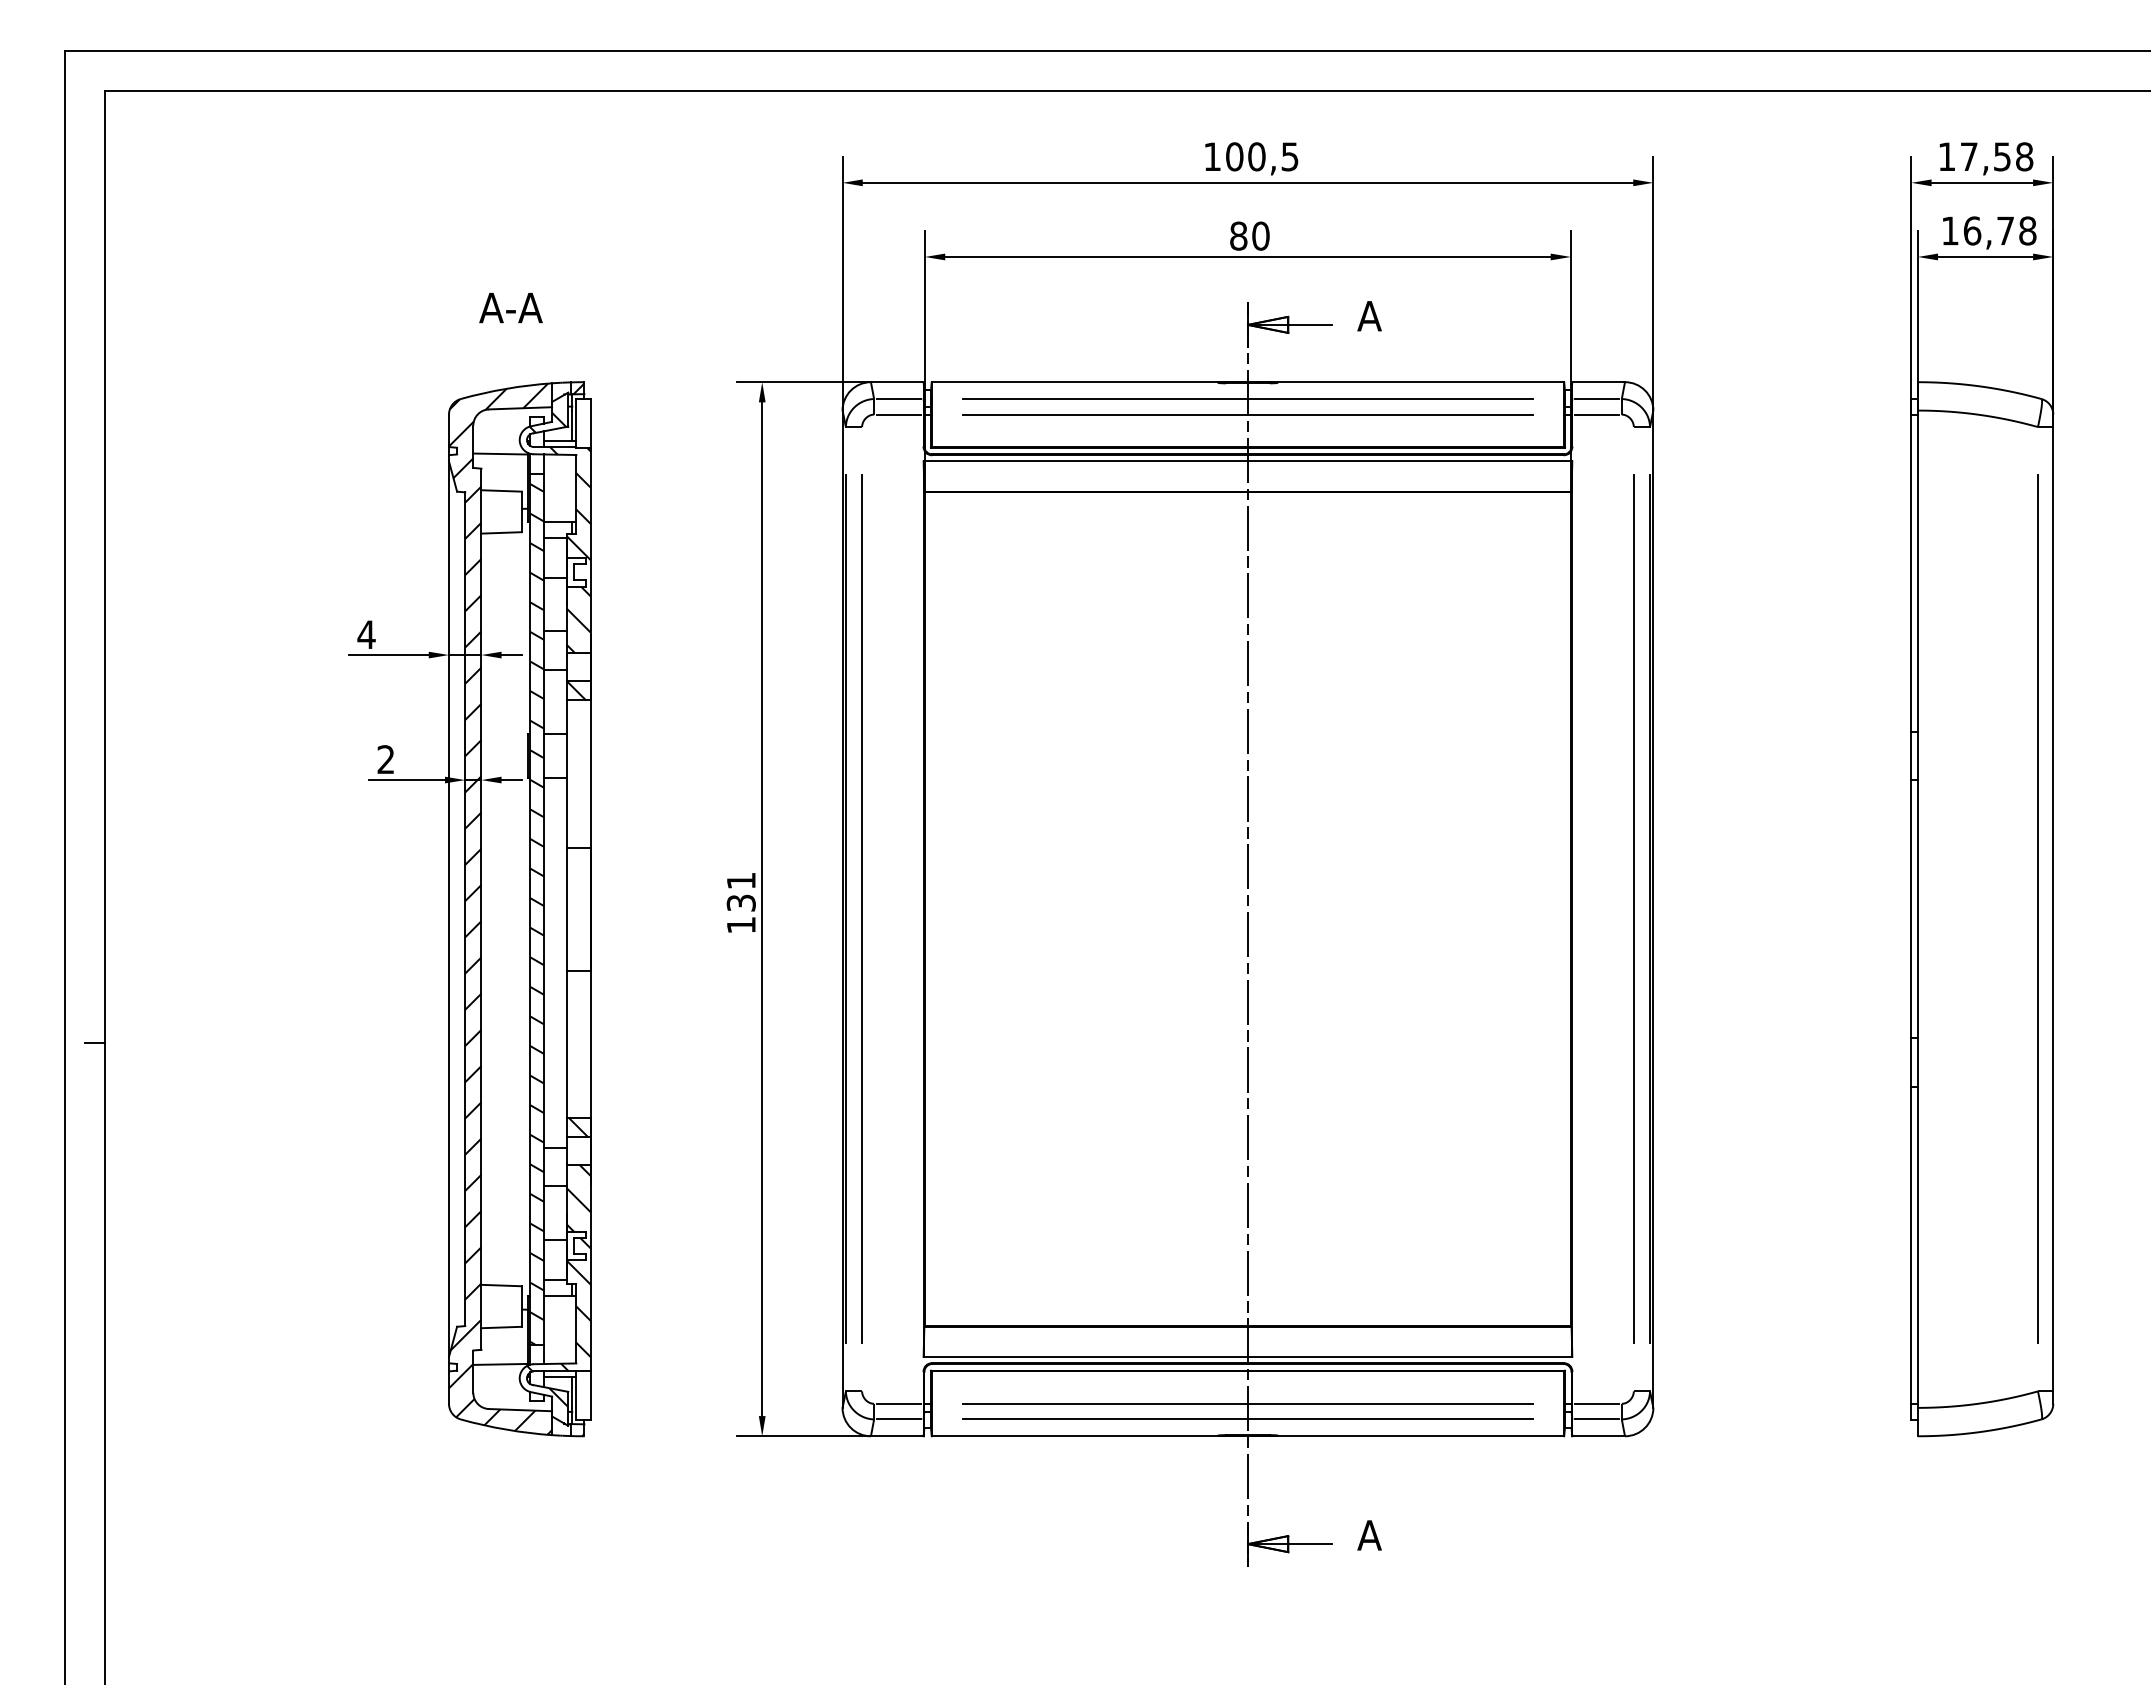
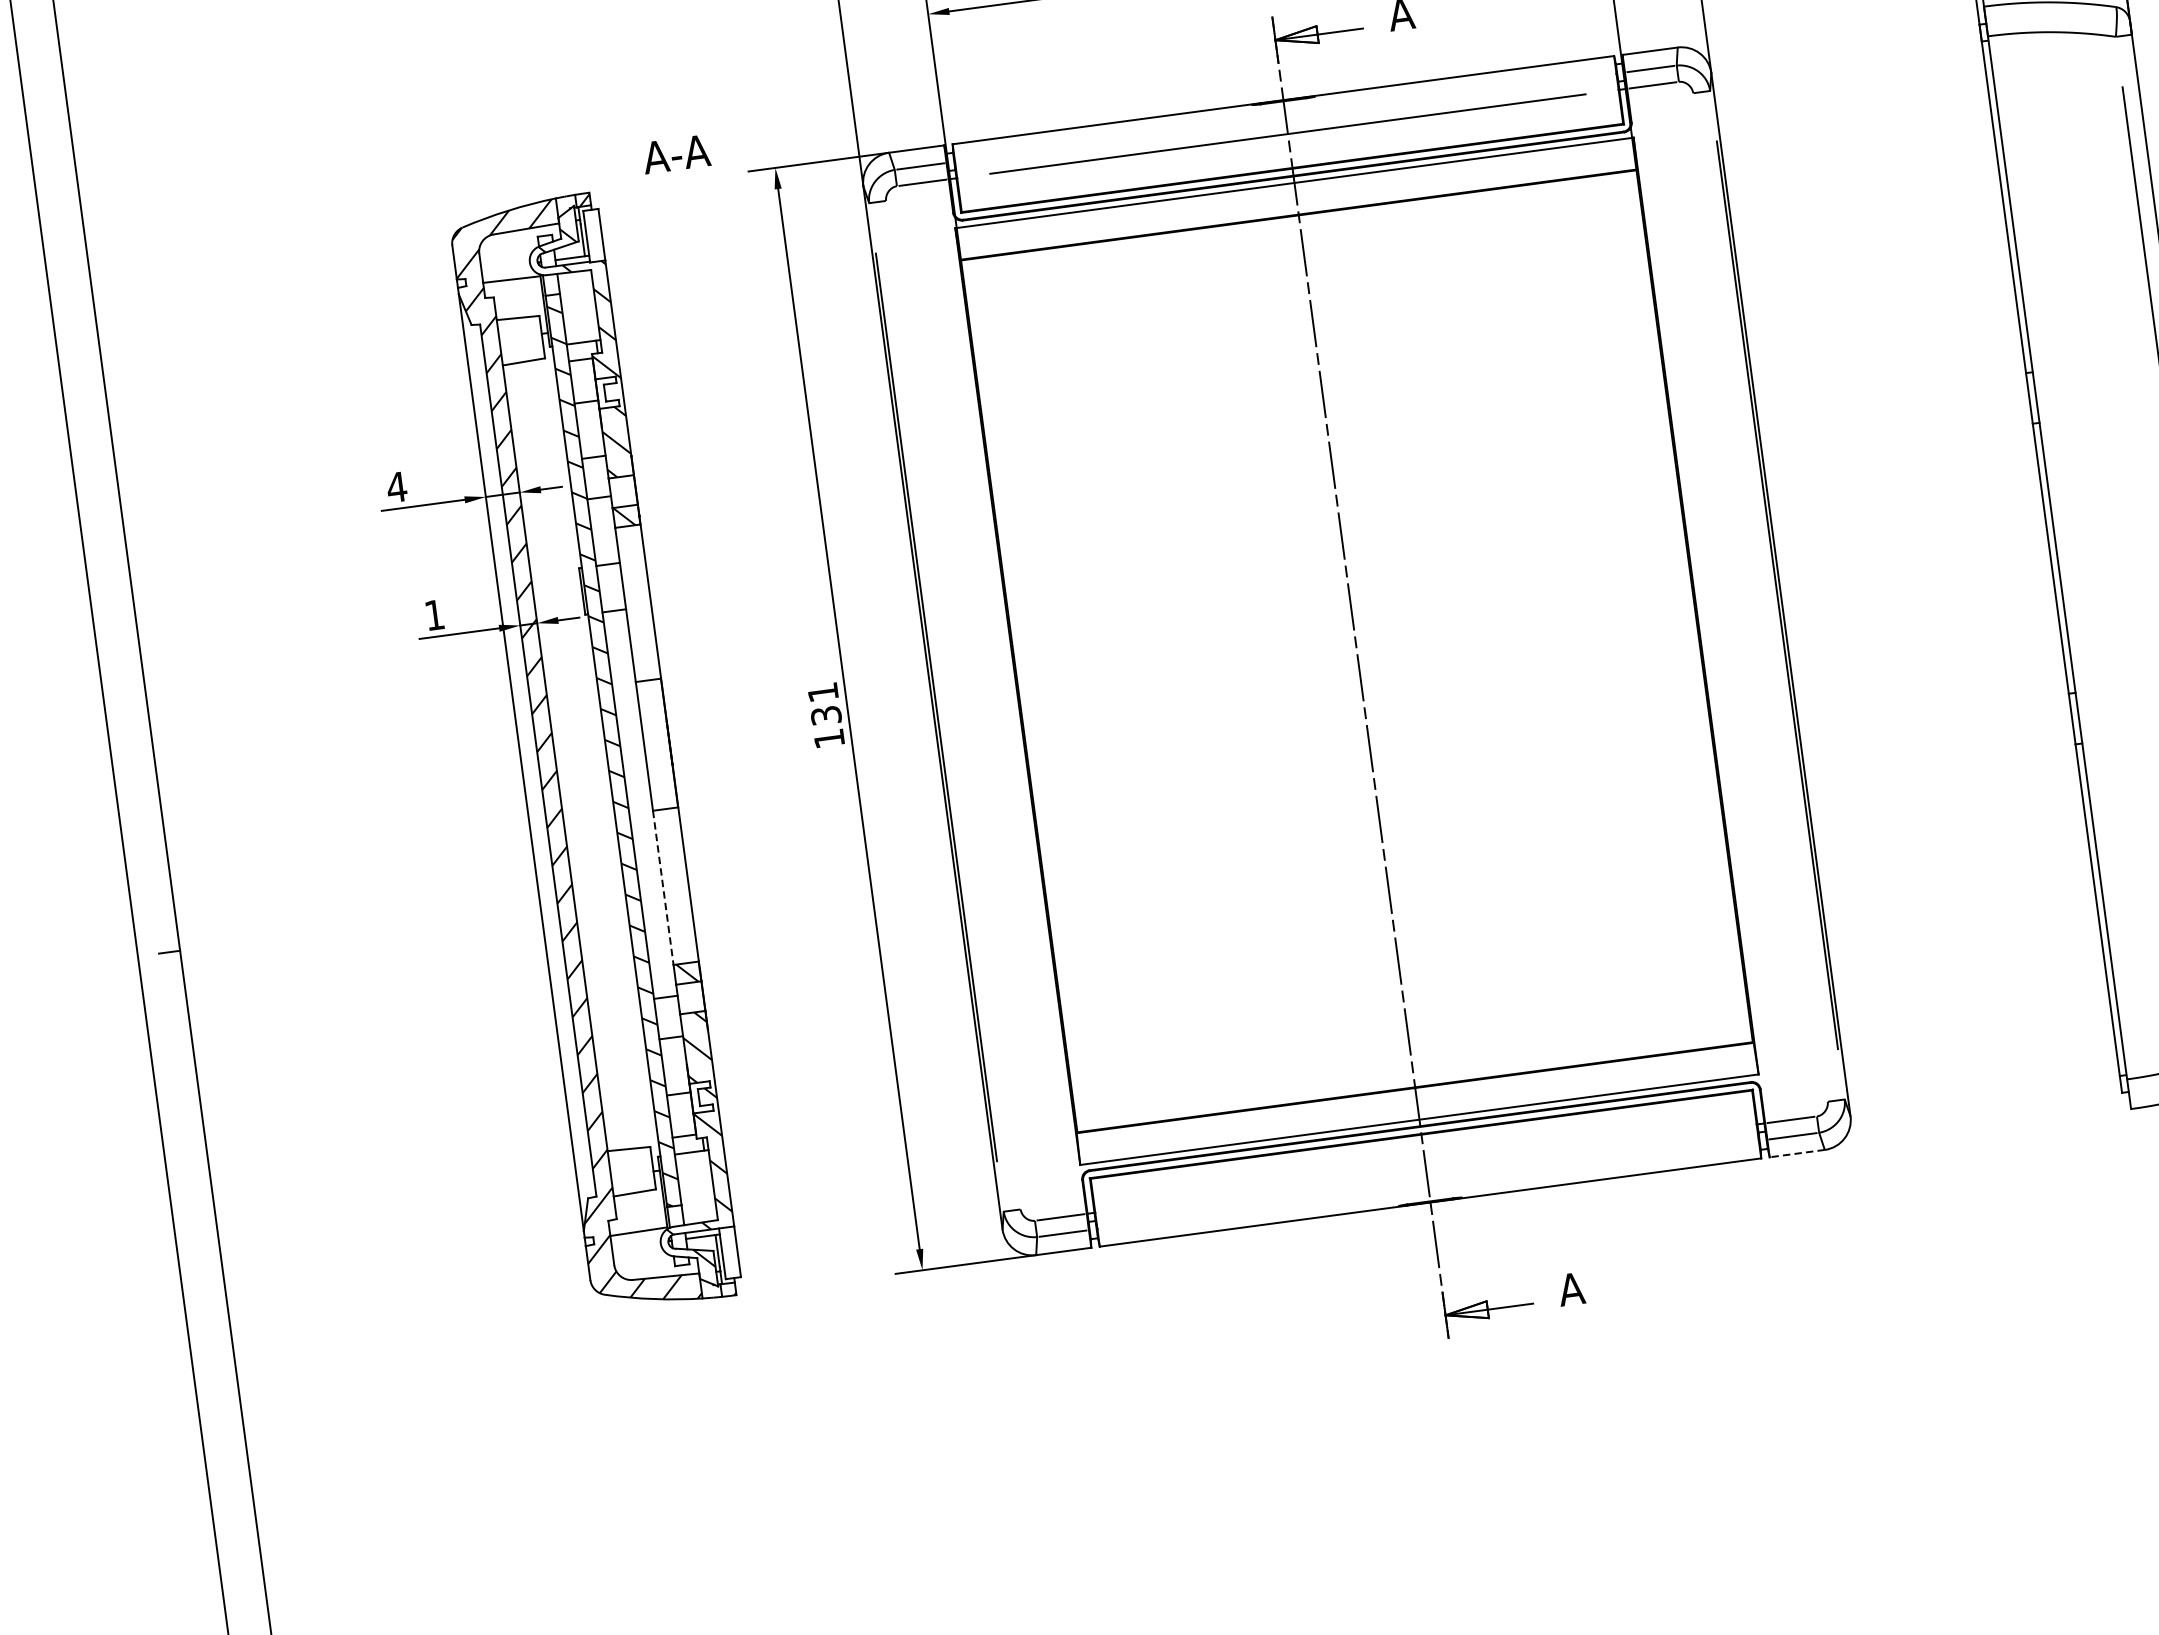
text: (510, 308) -> (676, 154), moved
line: (1247, 399) -> (1285, 118), removed
text: (385, 759) -> (434, 615), 2 -> 1
line: (862, 909) -> (953, 705), removed
line: (1633, 909) -> (1760, 597), removed
line: (566, 1044) -> (663, 887), solid -> dashed
line: (1247, 1403) -> (1425, 1168), removed
line: (1247, 1419) -> (1427, 1185), removed
line: (1598, 1436) -> (1797, 1153), solid -> dashed

